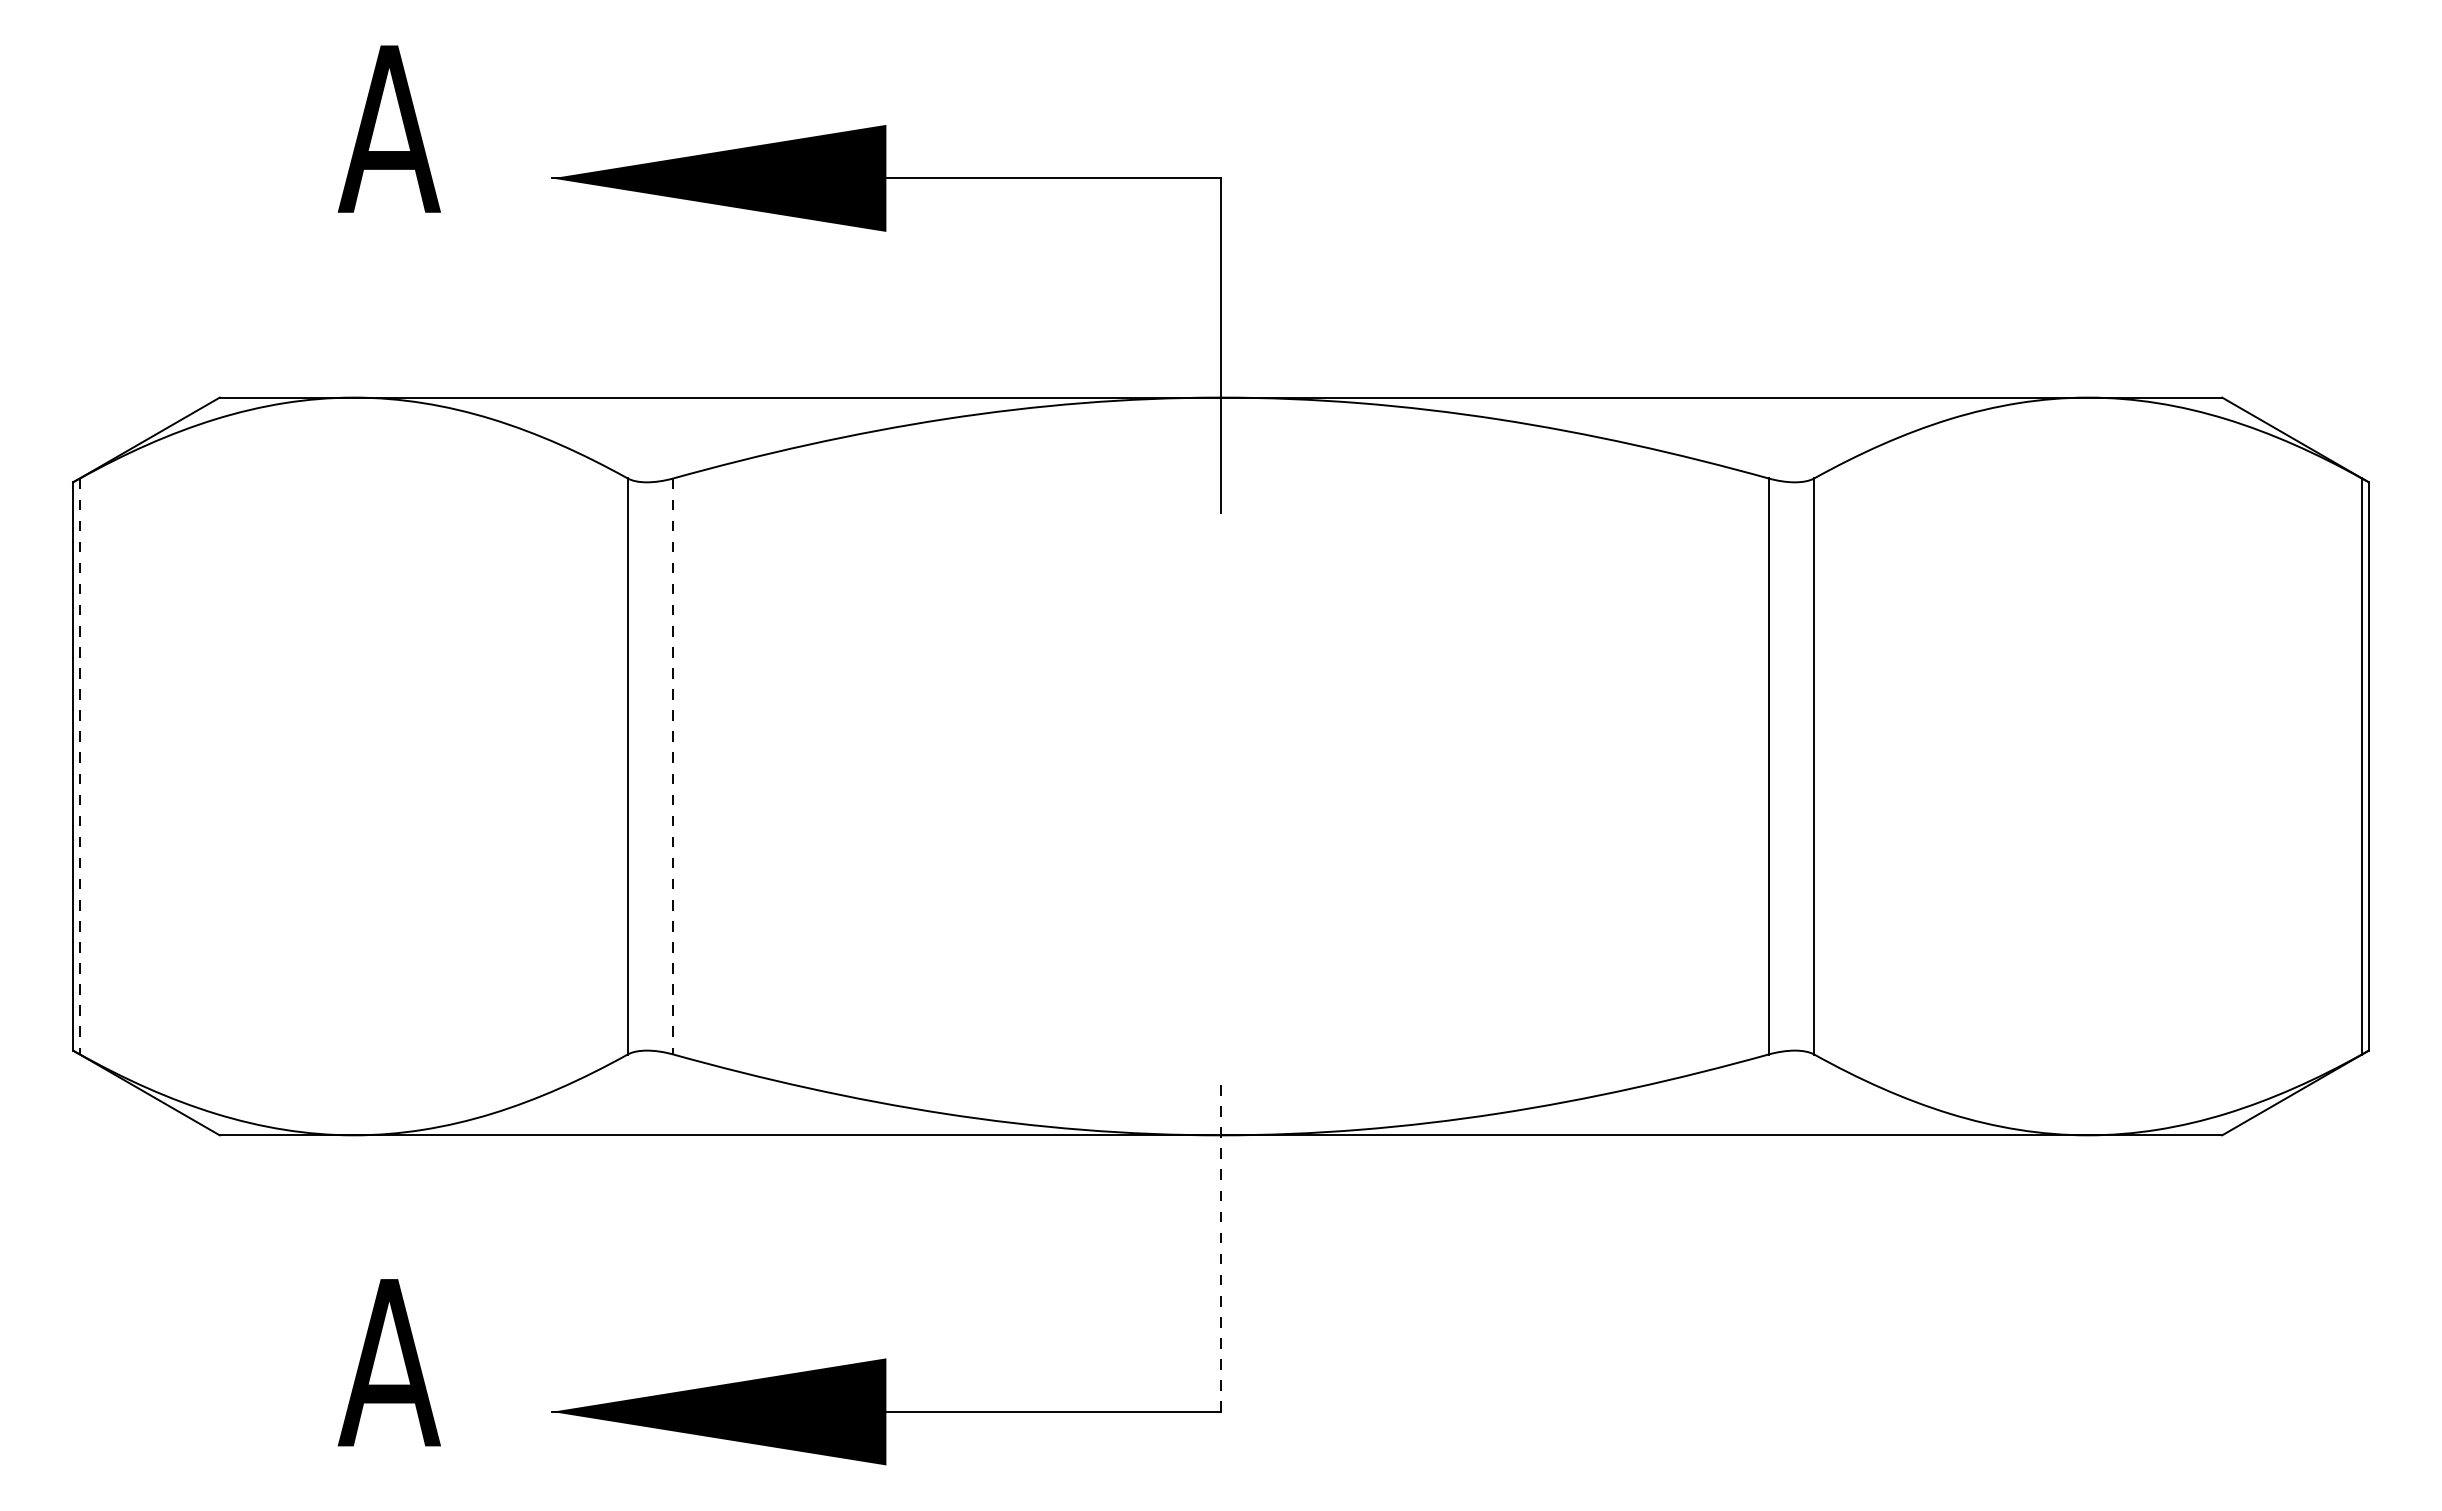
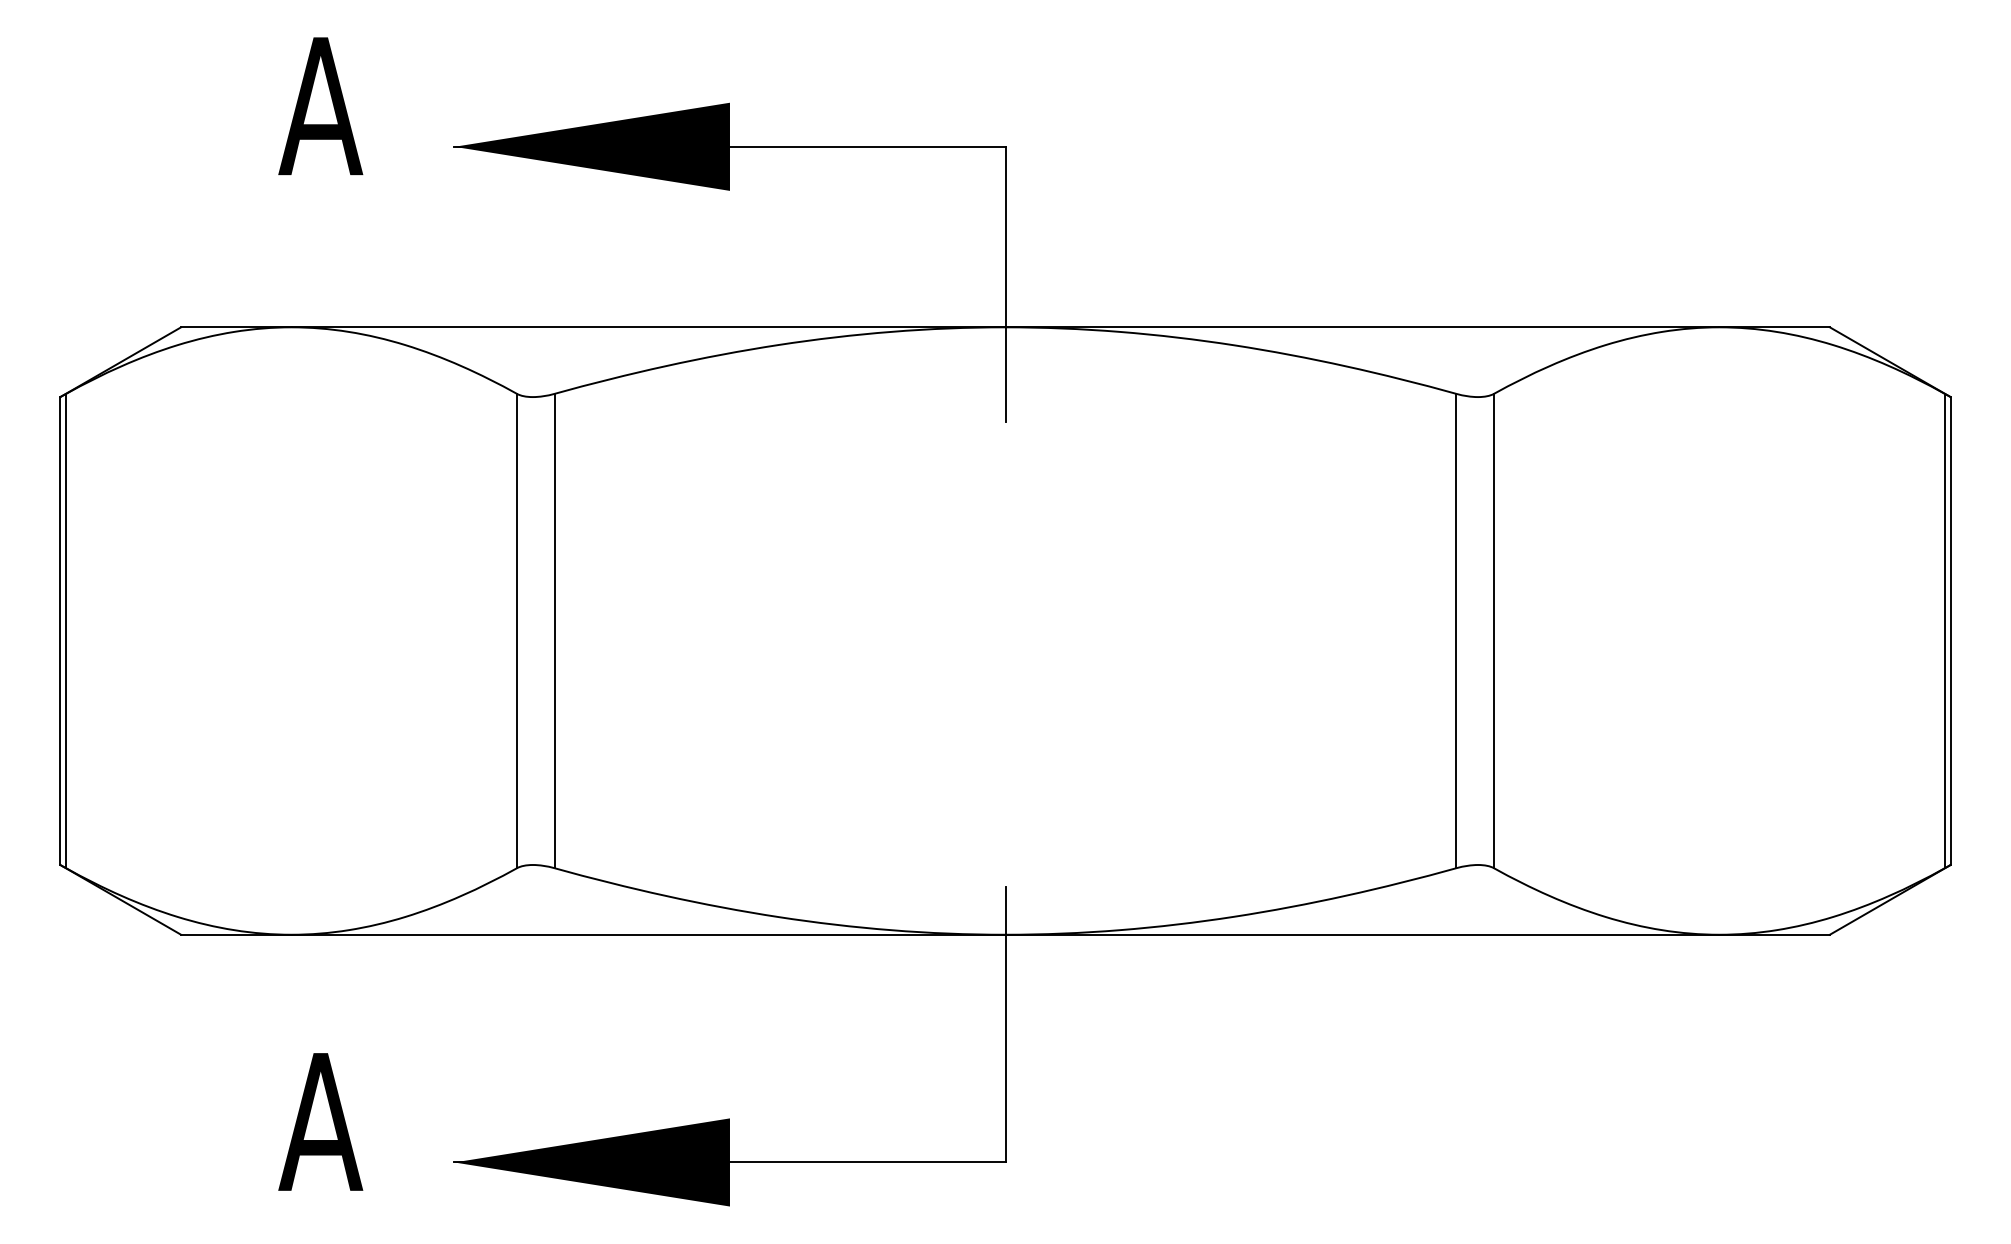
line: (80, 767) -> (66, 631), dashed -> solid
line: (673, 767) -> (554, 631), dashed -> solid
line: (1221, 1244) -> (1005, 1024), dashed -> solid

